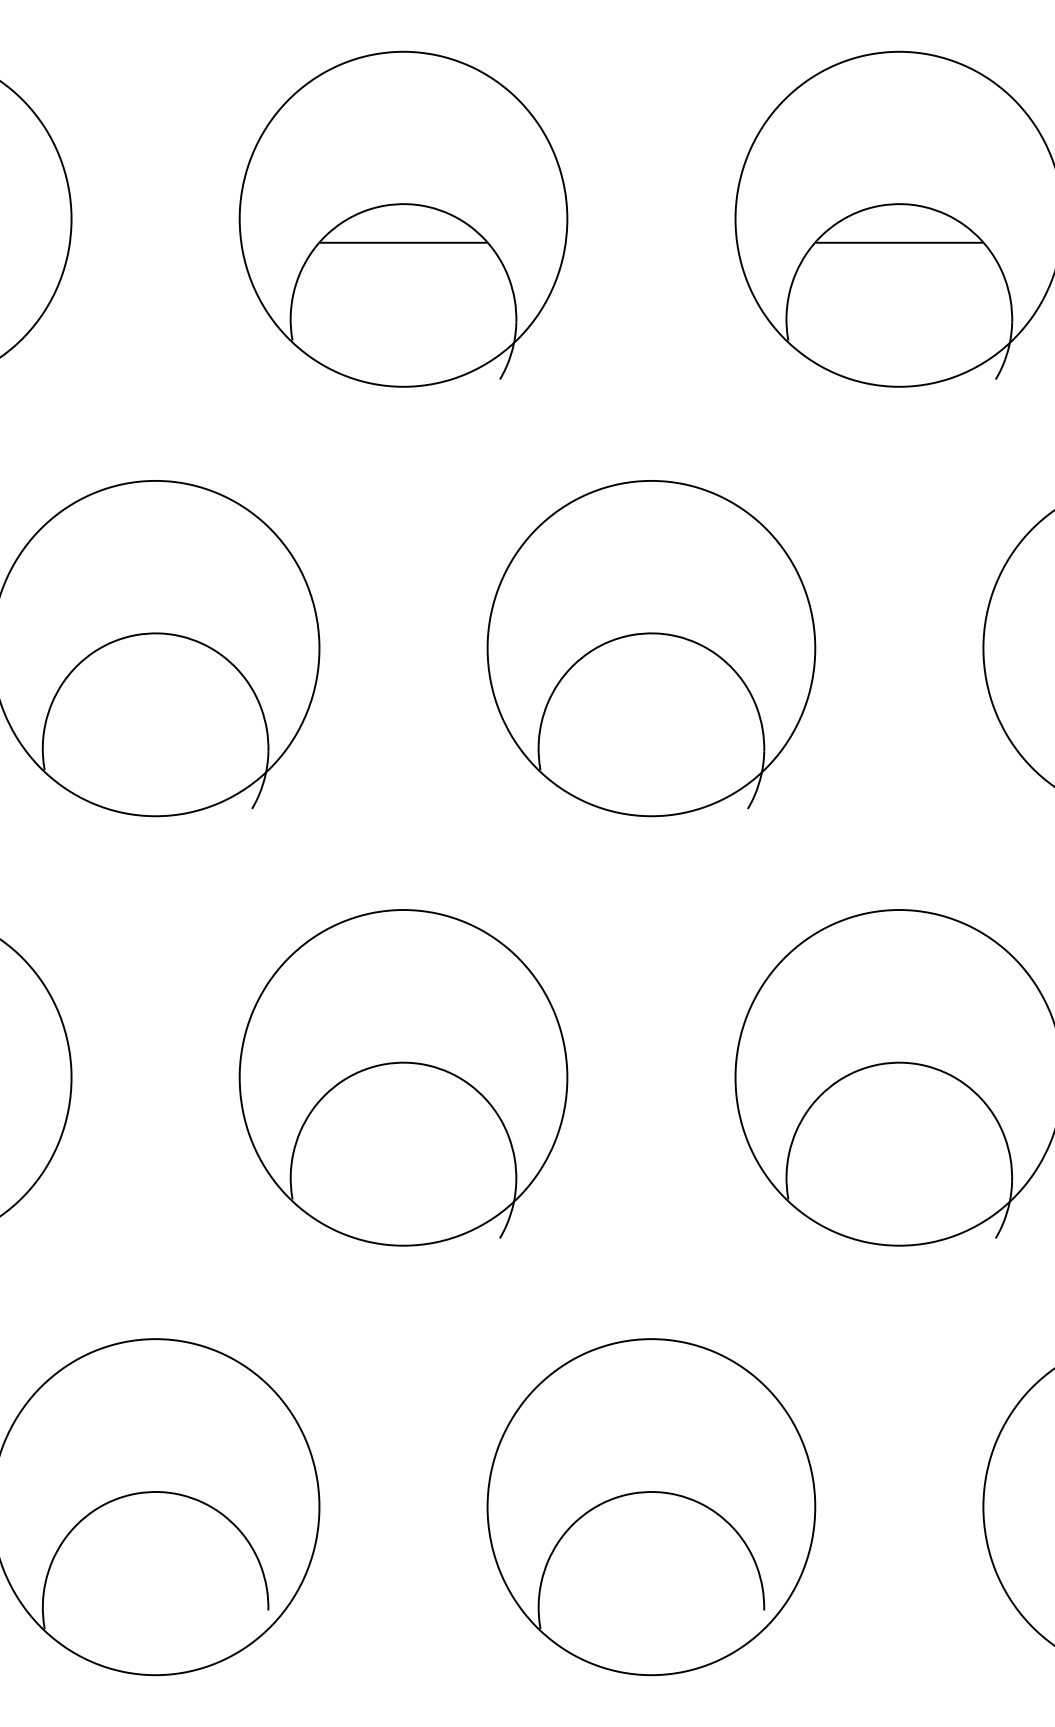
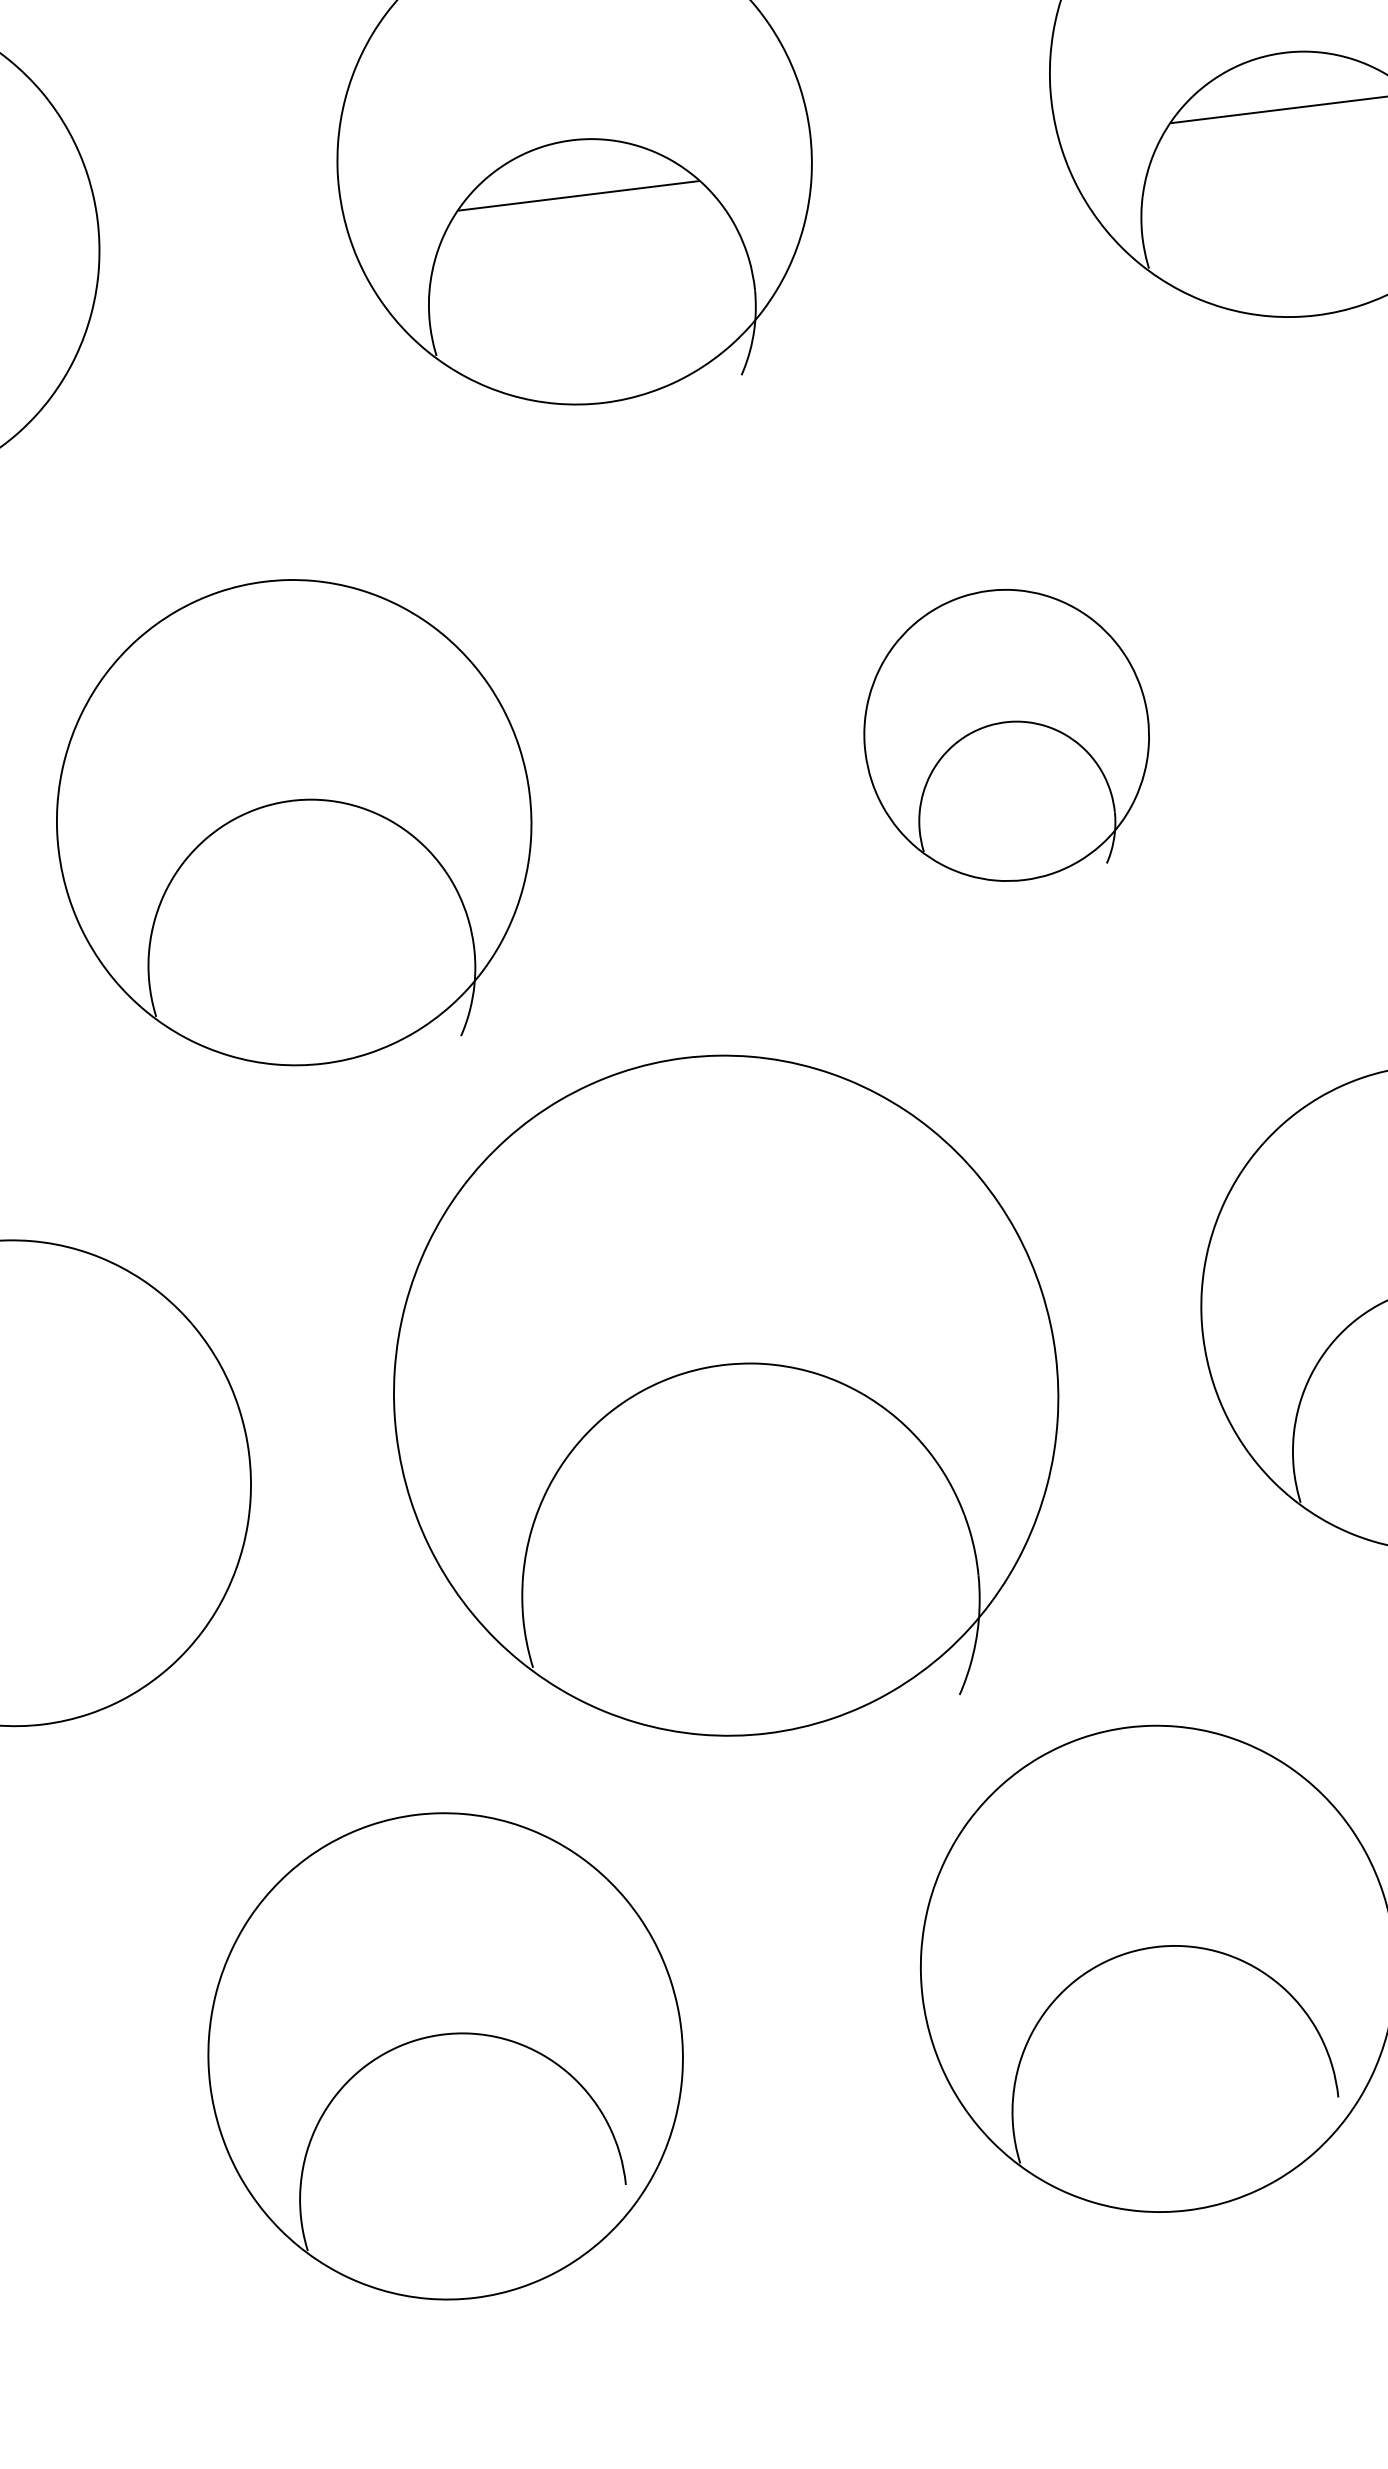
part: (651, 648) -> (1006, 735), size x0.6
part: (403, 1077) -> (726, 1395), size x1.4

